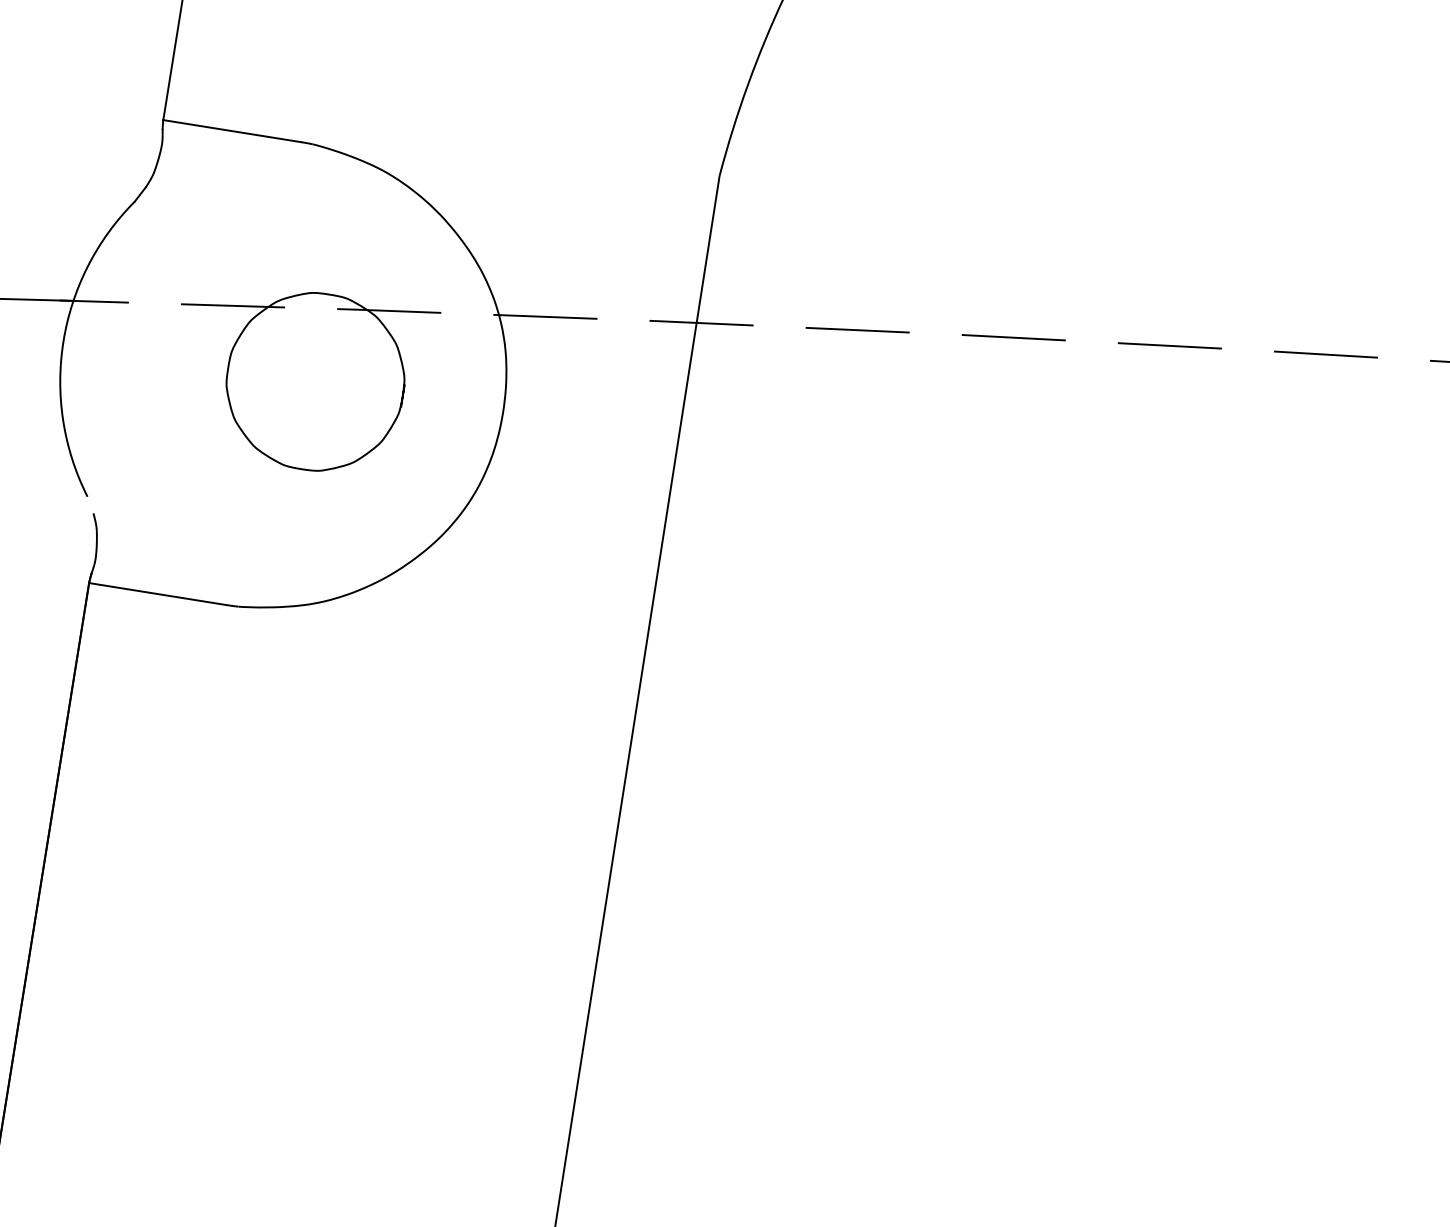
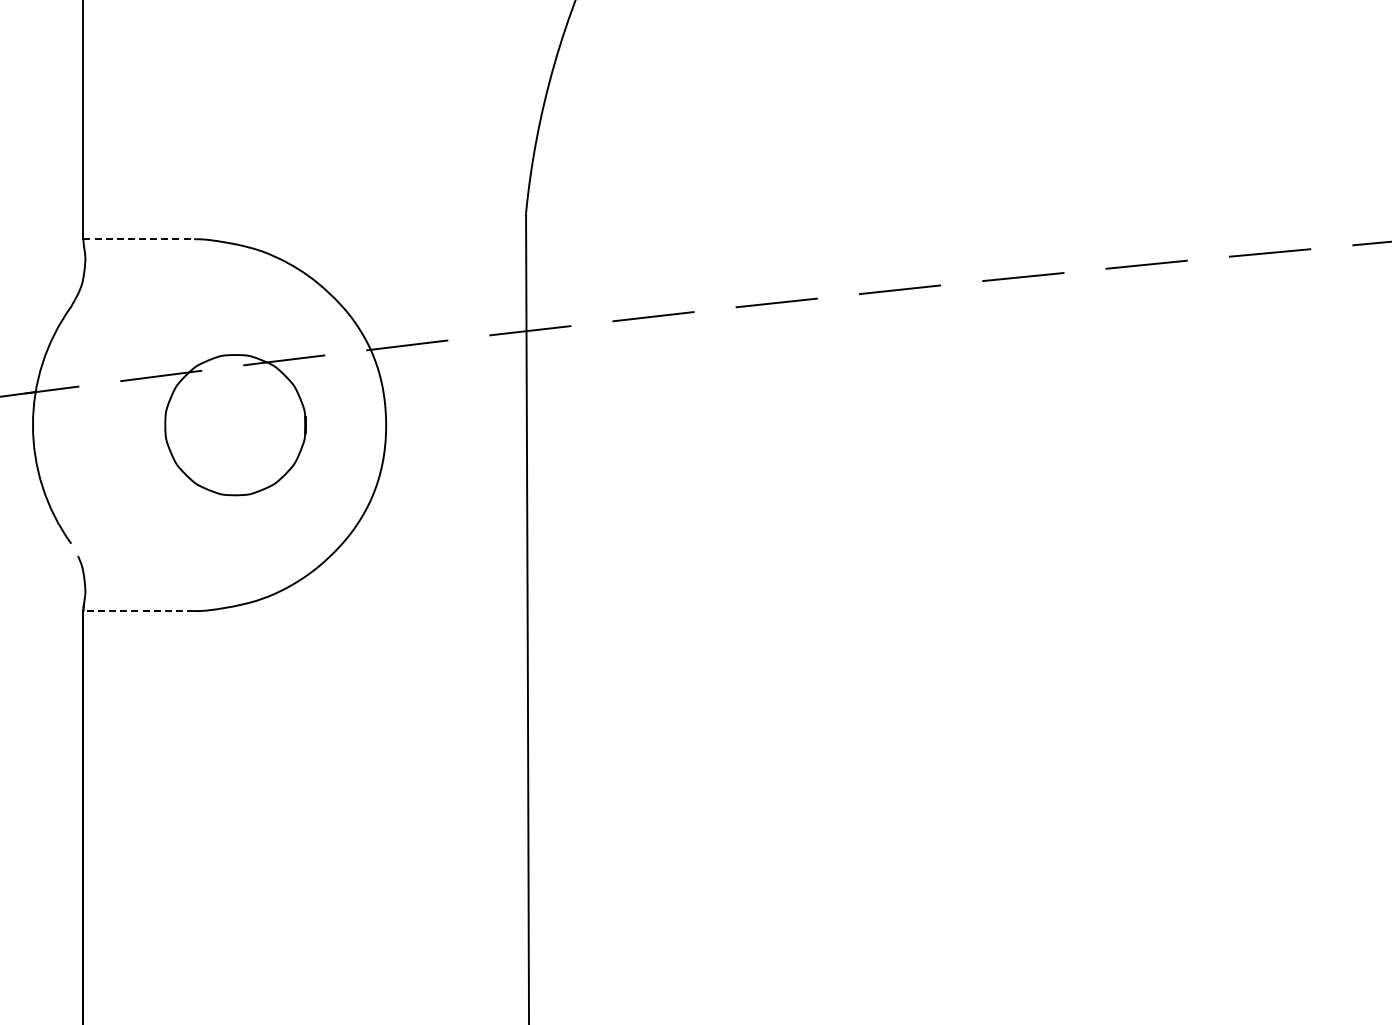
line: (233, 131) -> (139, 239), solid -> dashed
line: (157, 594) -> (138, 611), solid -> dashed

